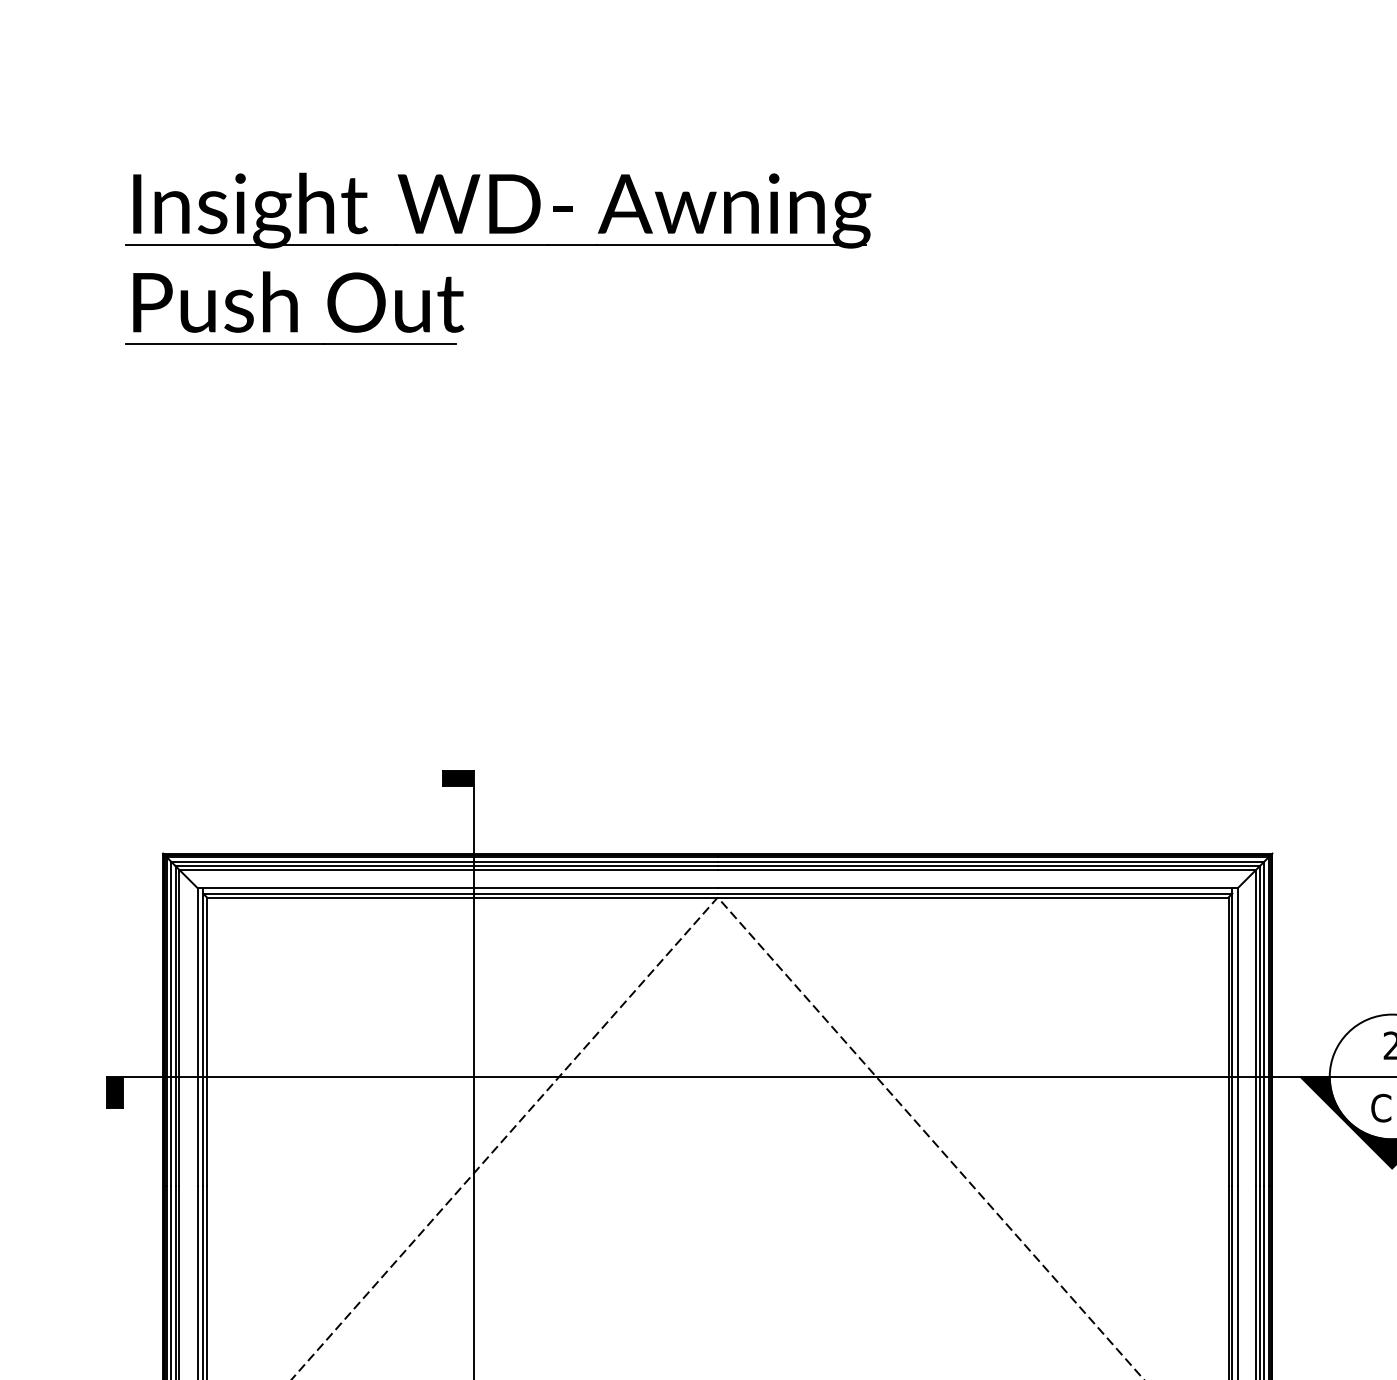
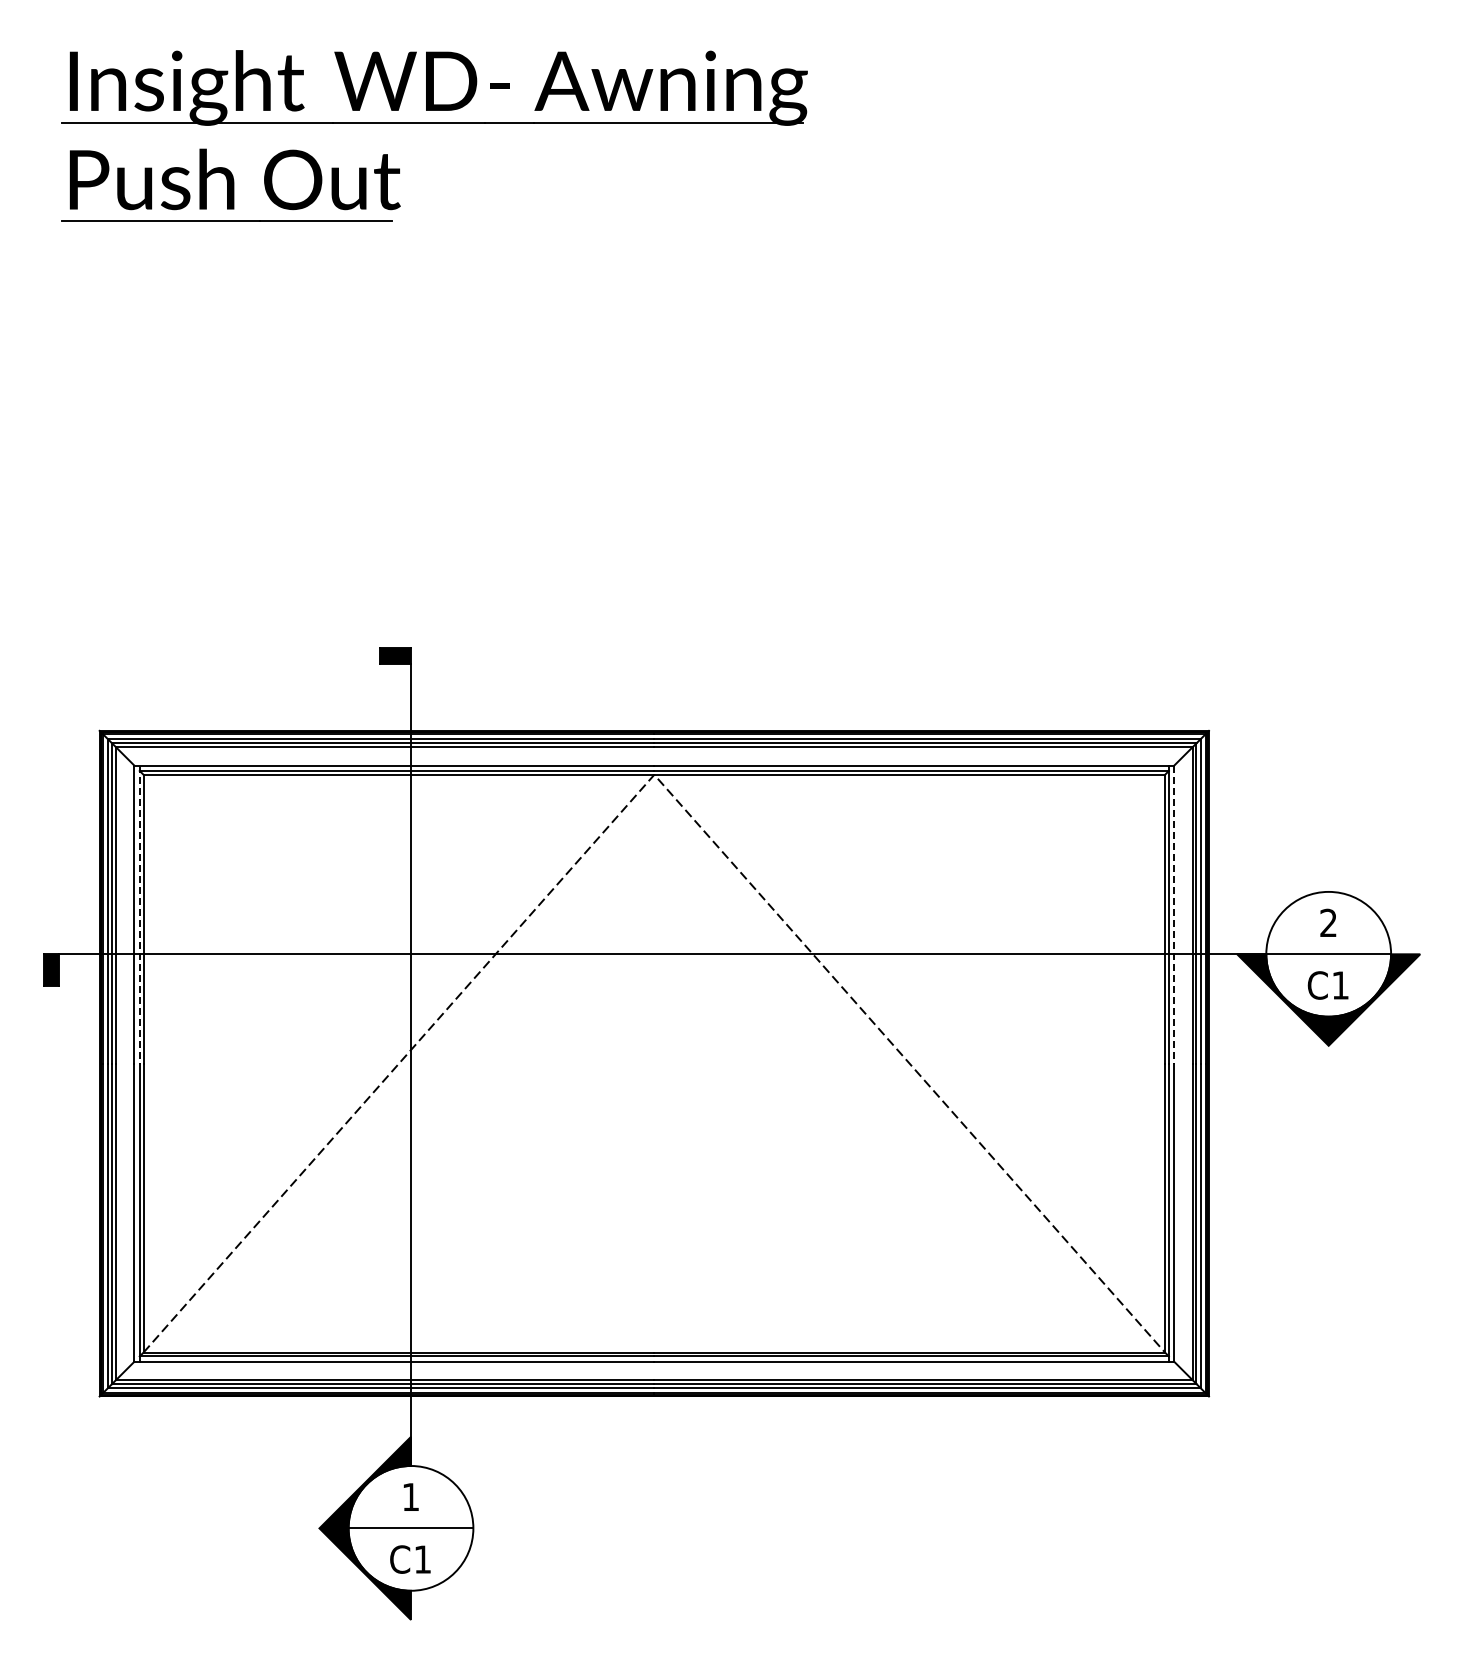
line: (202, 1038) -> (139, 915), solid -> dashed
line: (1237, 1038) -> (1174, 915), solid -> dashed

